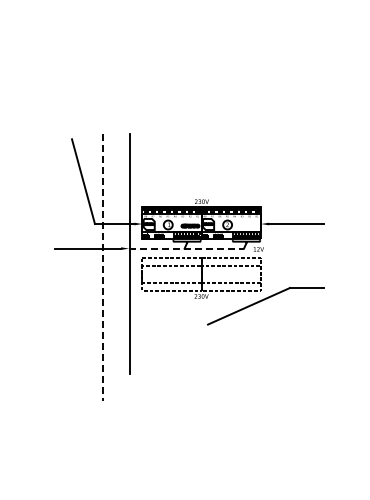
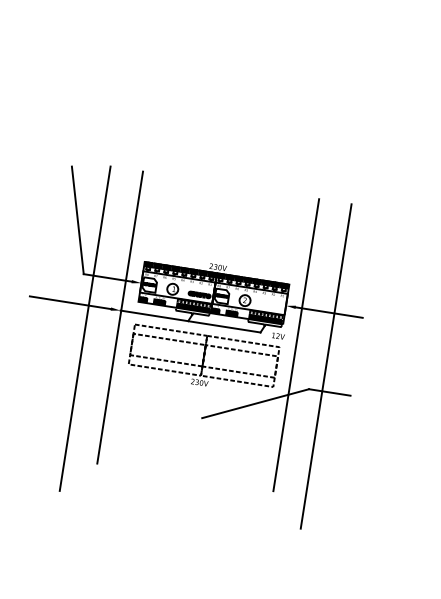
line: (187, 248) -> (191, 321), dashed -> solid
line: (274, 254) -> (296, 345), added
line: (300, 267) -> (325, 366), added
line: (102, 268) -> (84, 329), dashed -> solid

